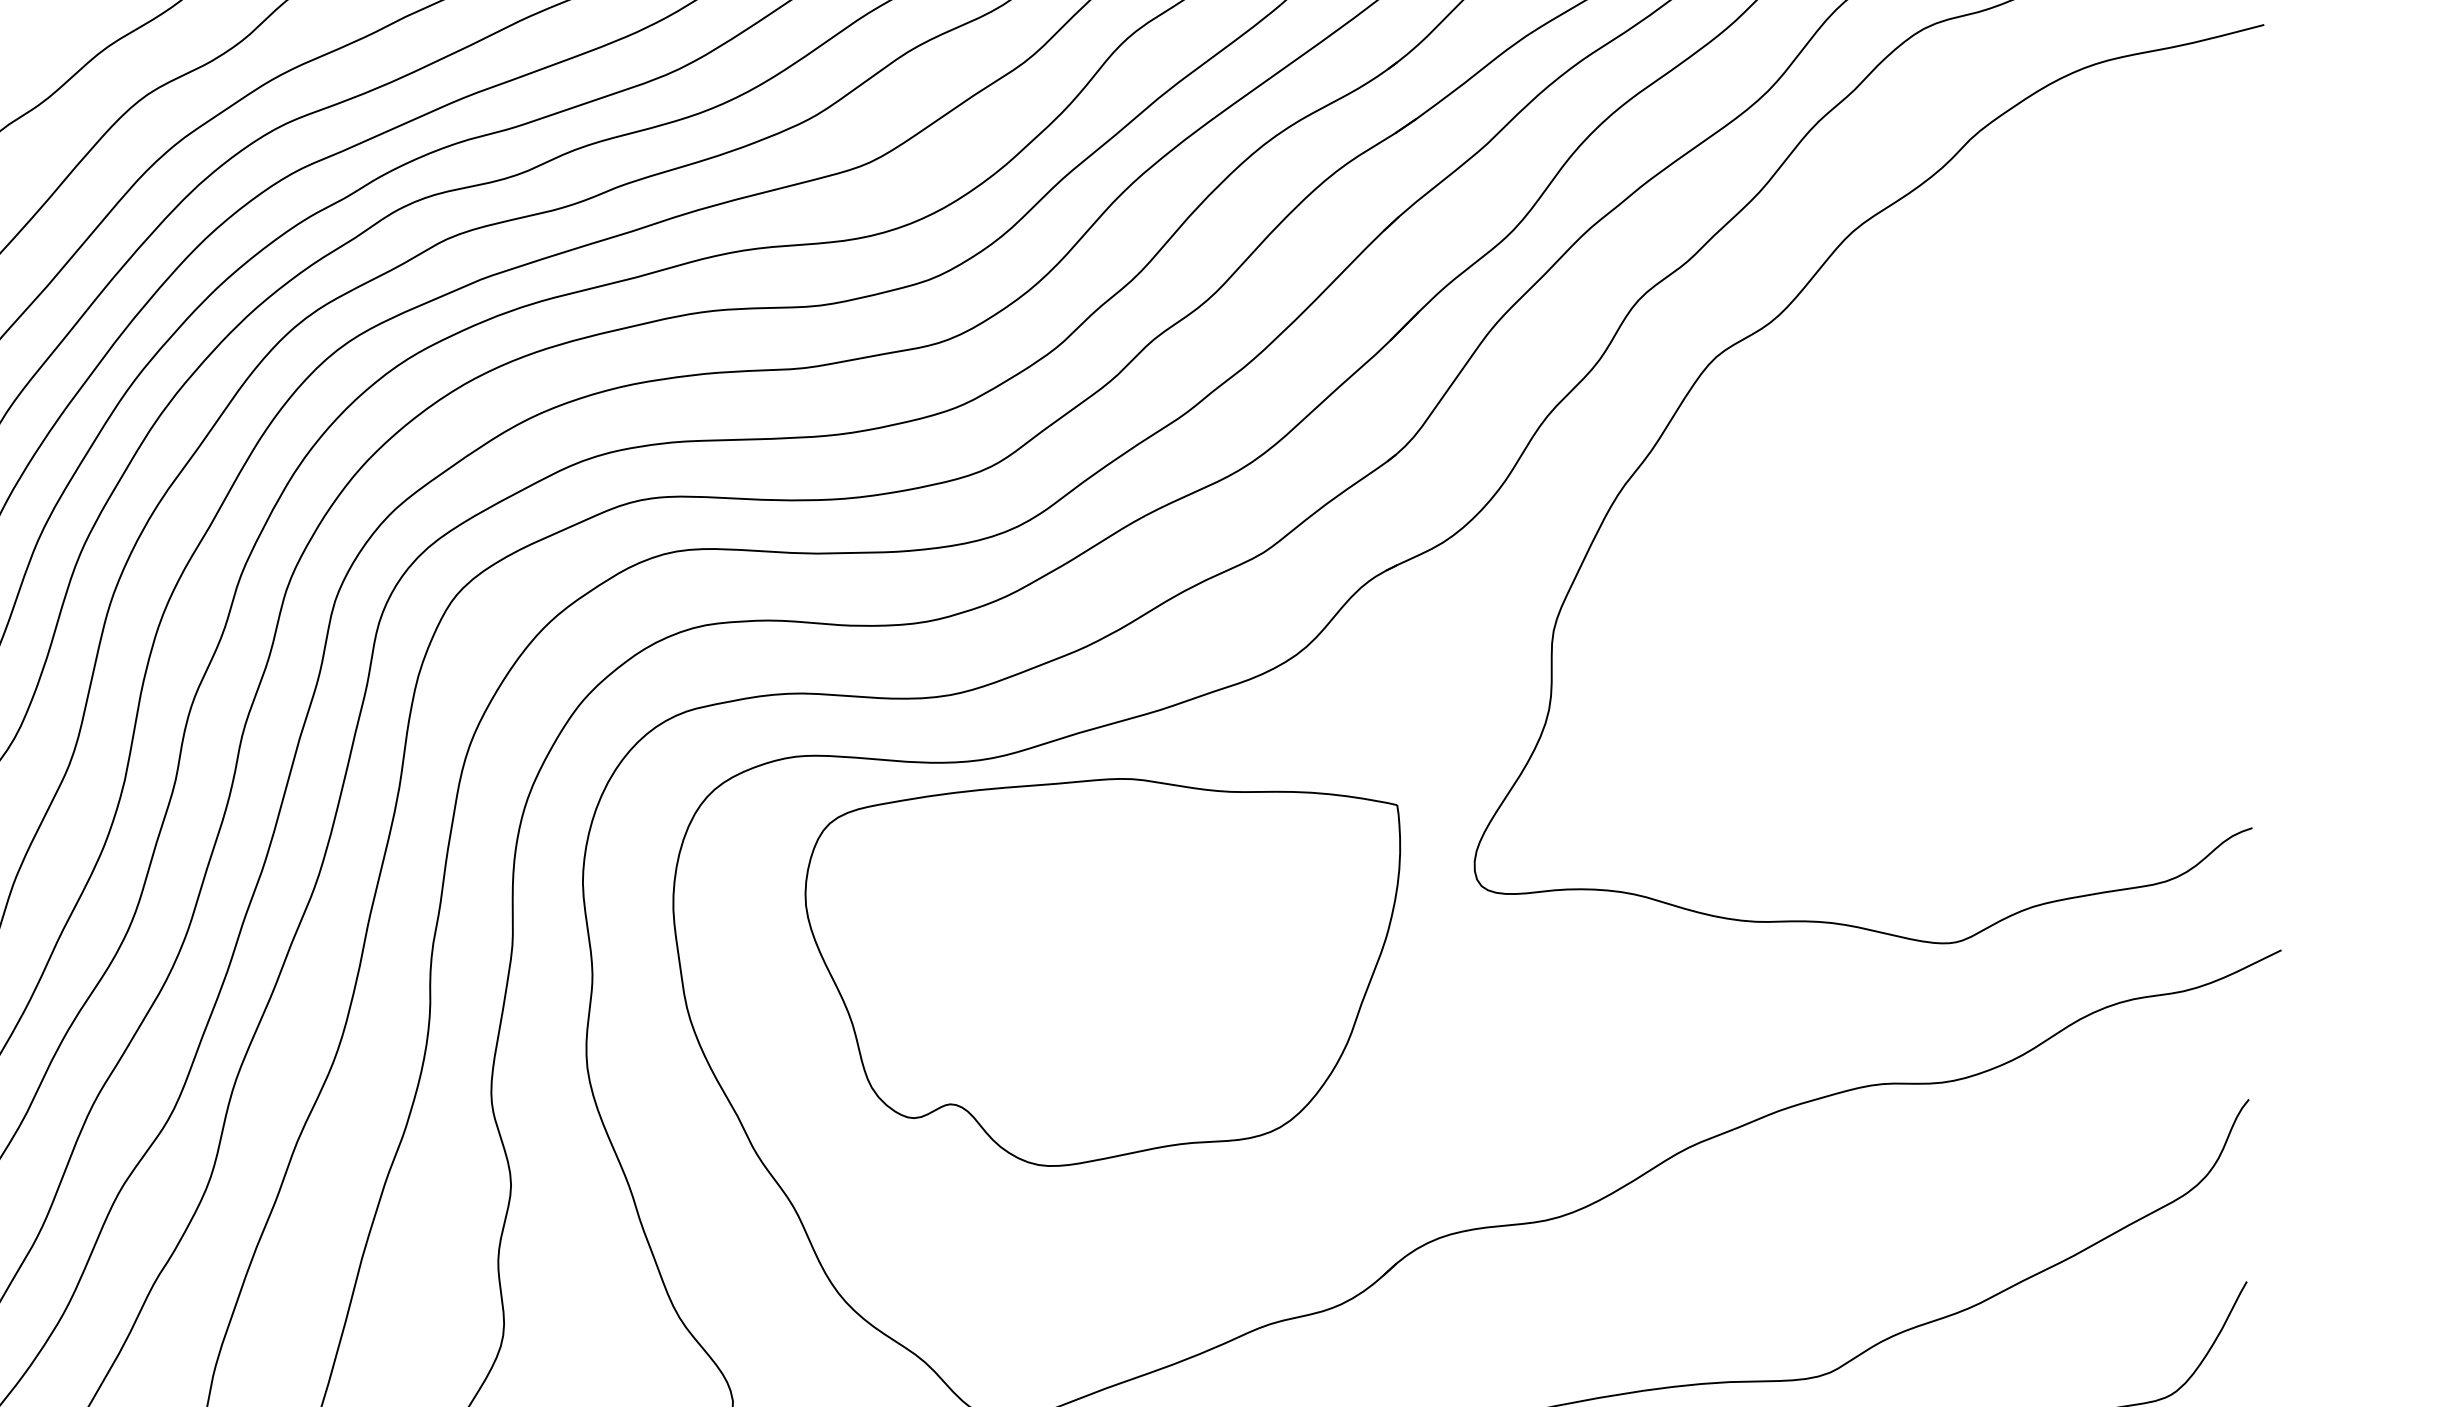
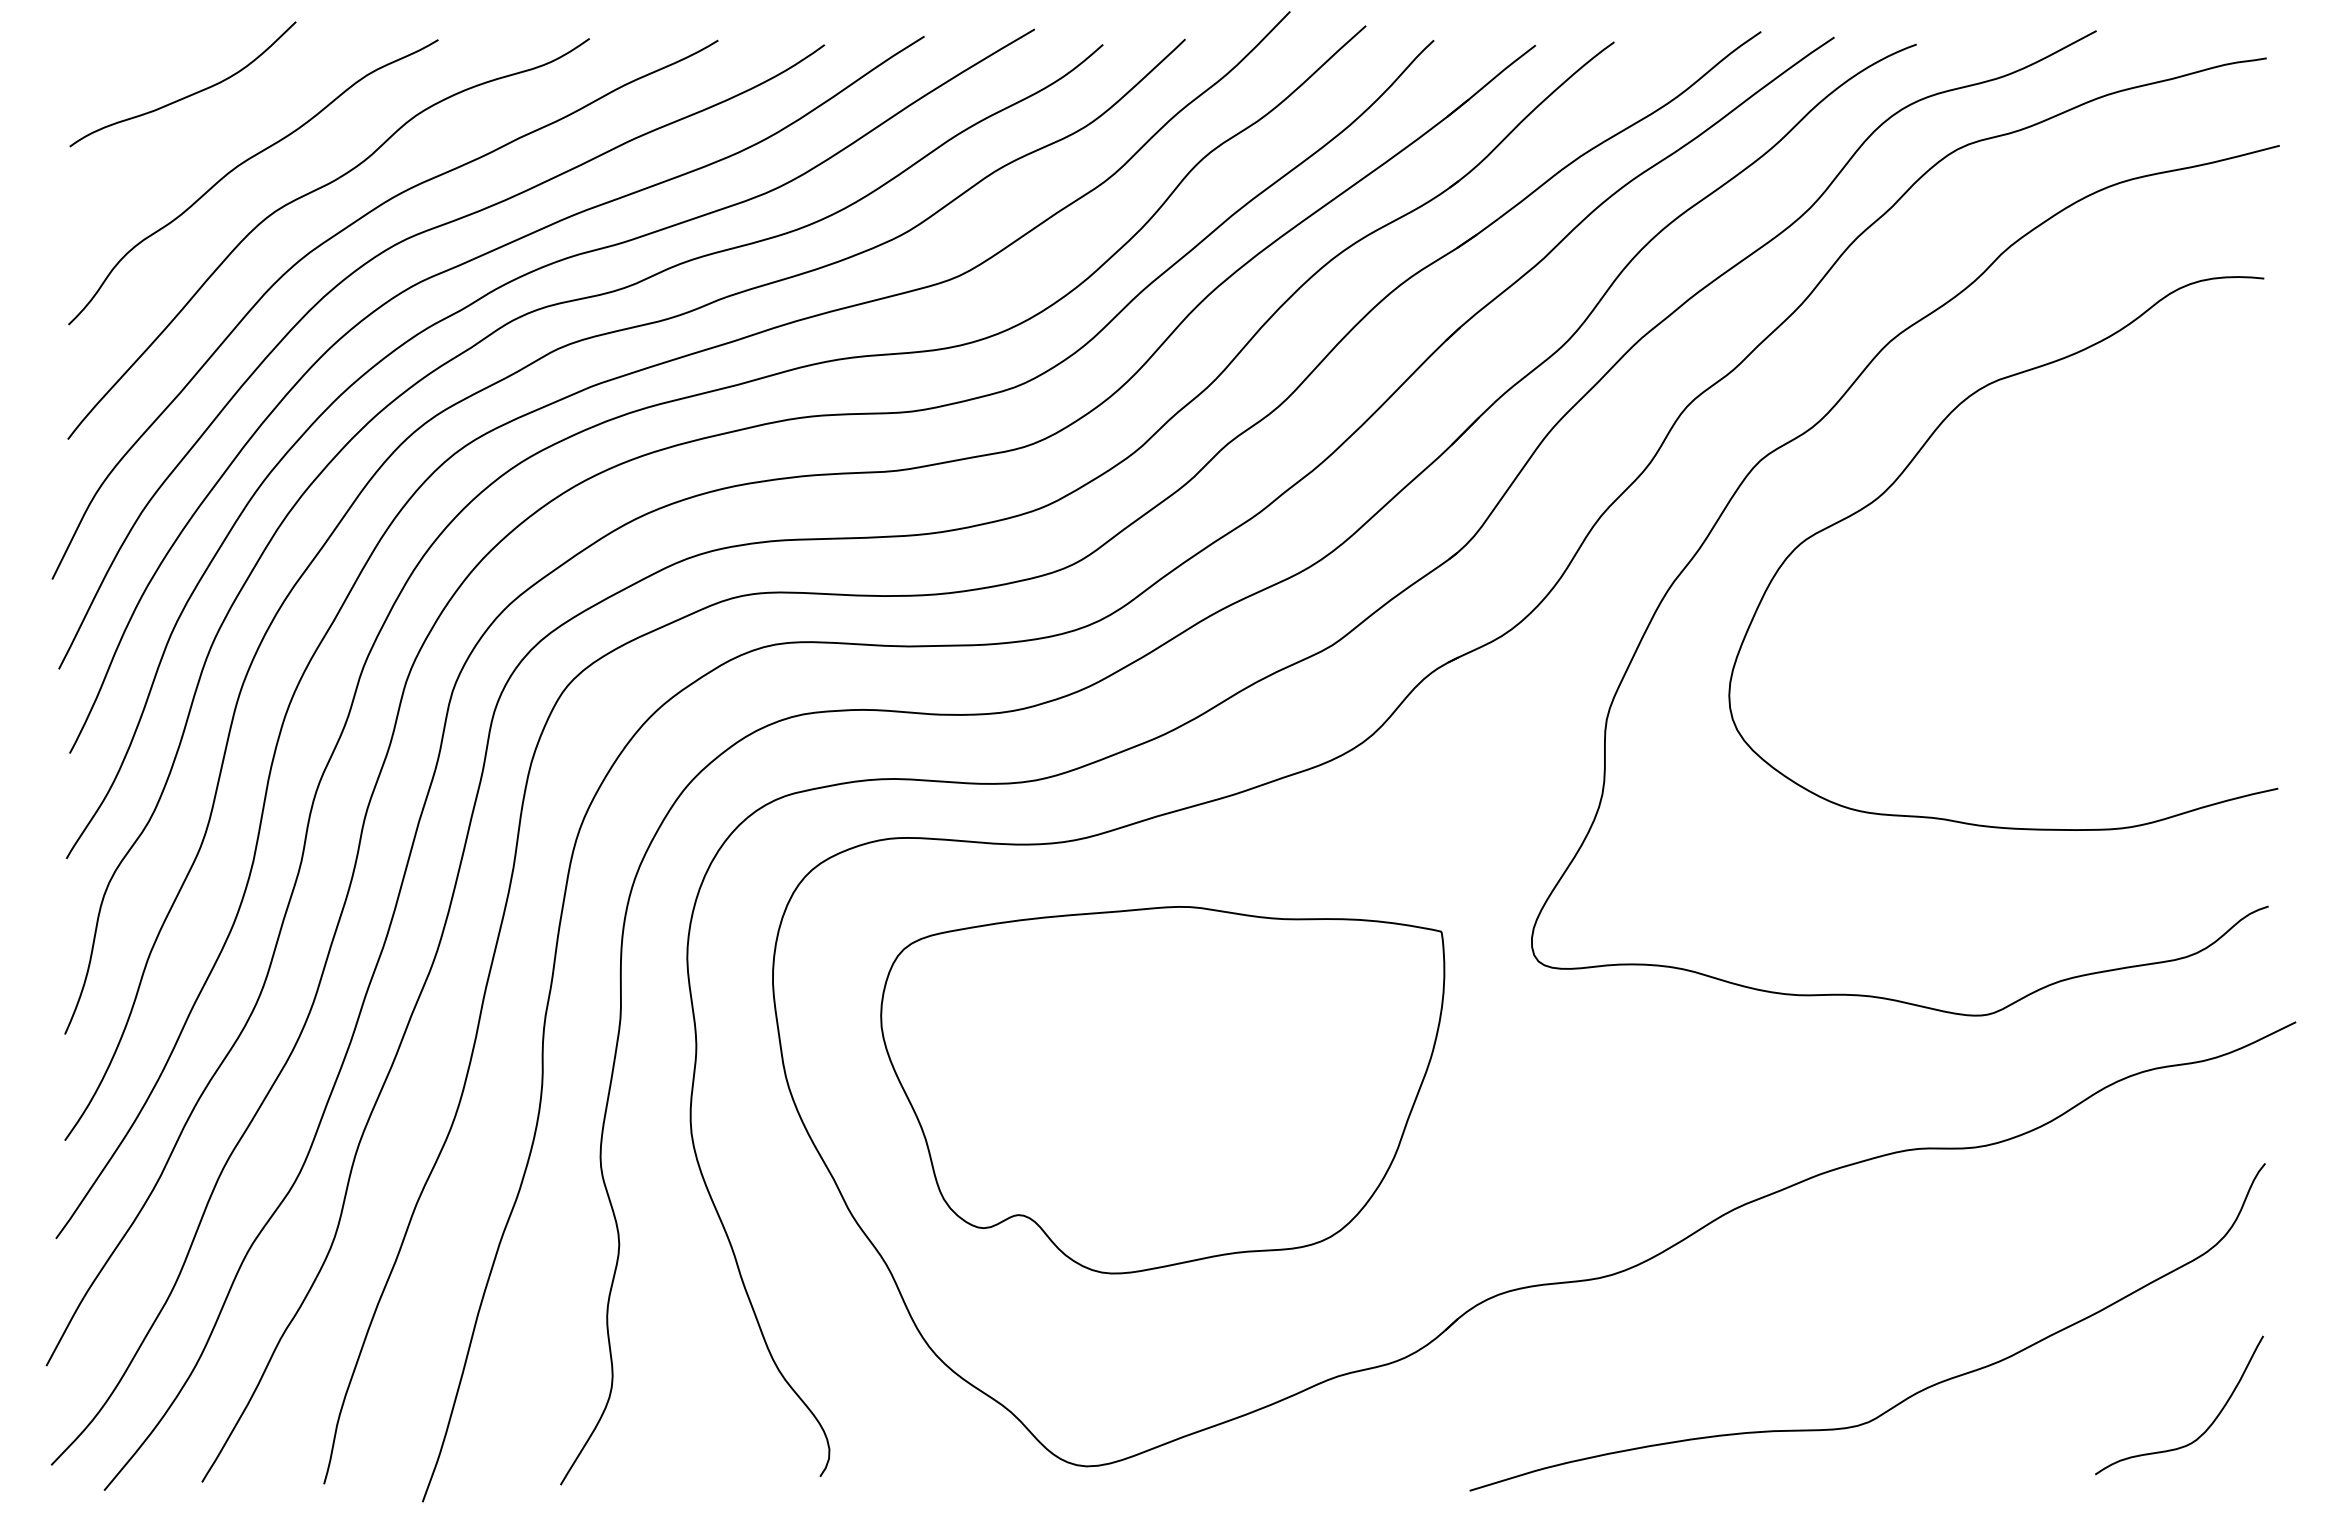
curve: (1865, 372) -> (1902, 474), added
part: (1102, 972) -> (1162, 1090), moved

